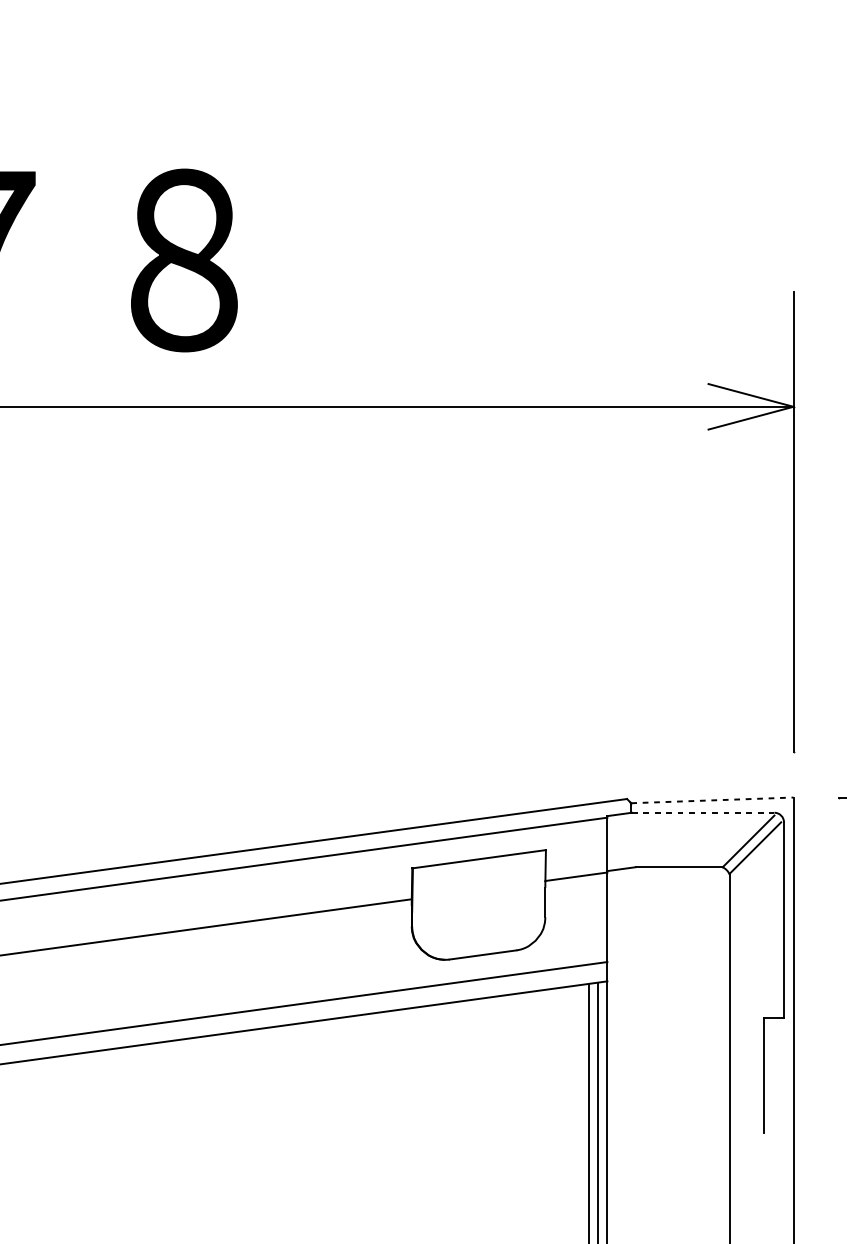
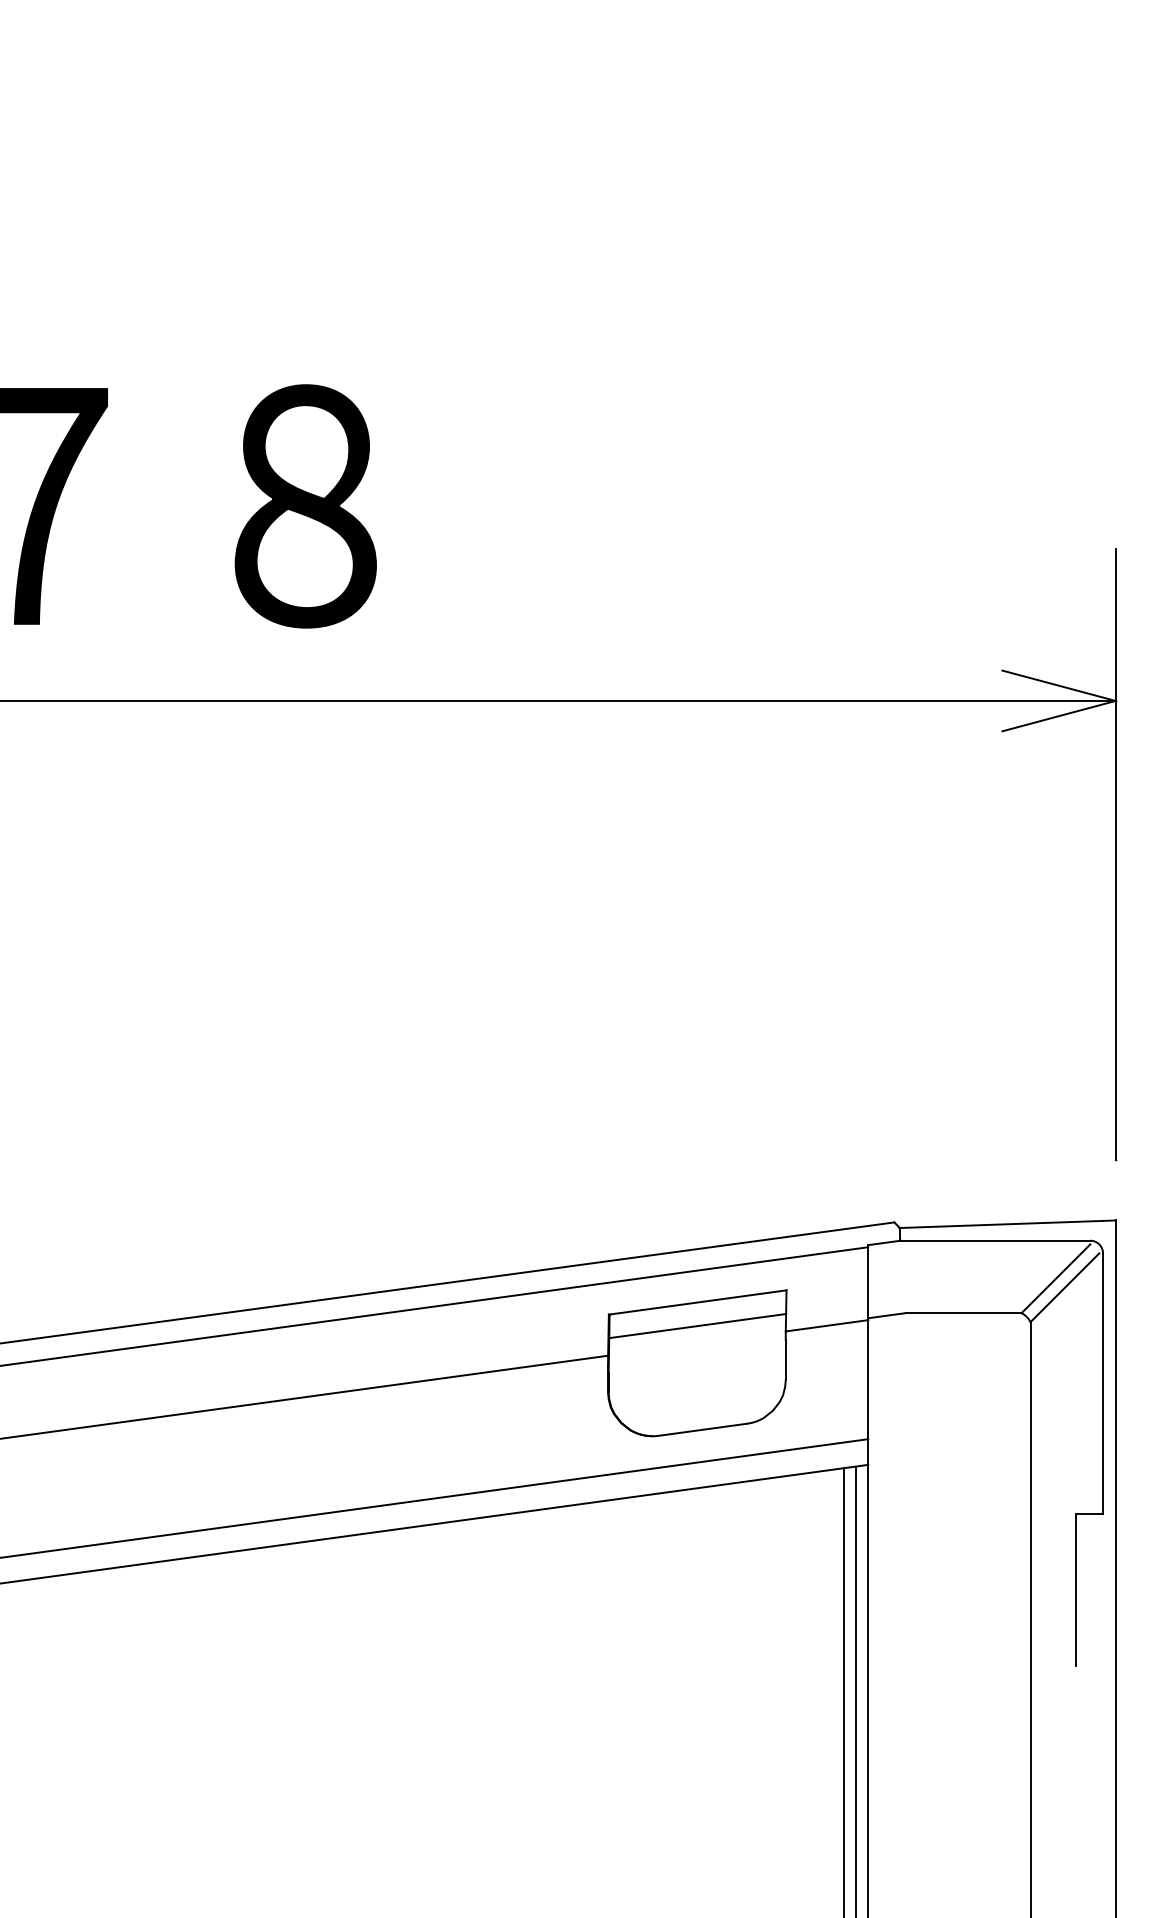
line: (712, 800) -> (1007, 1224), dashed -> solid
line: (703, 812) -> (995, 1240), dashed -> solid
line: (478, 877) -> (697, 1326), added

